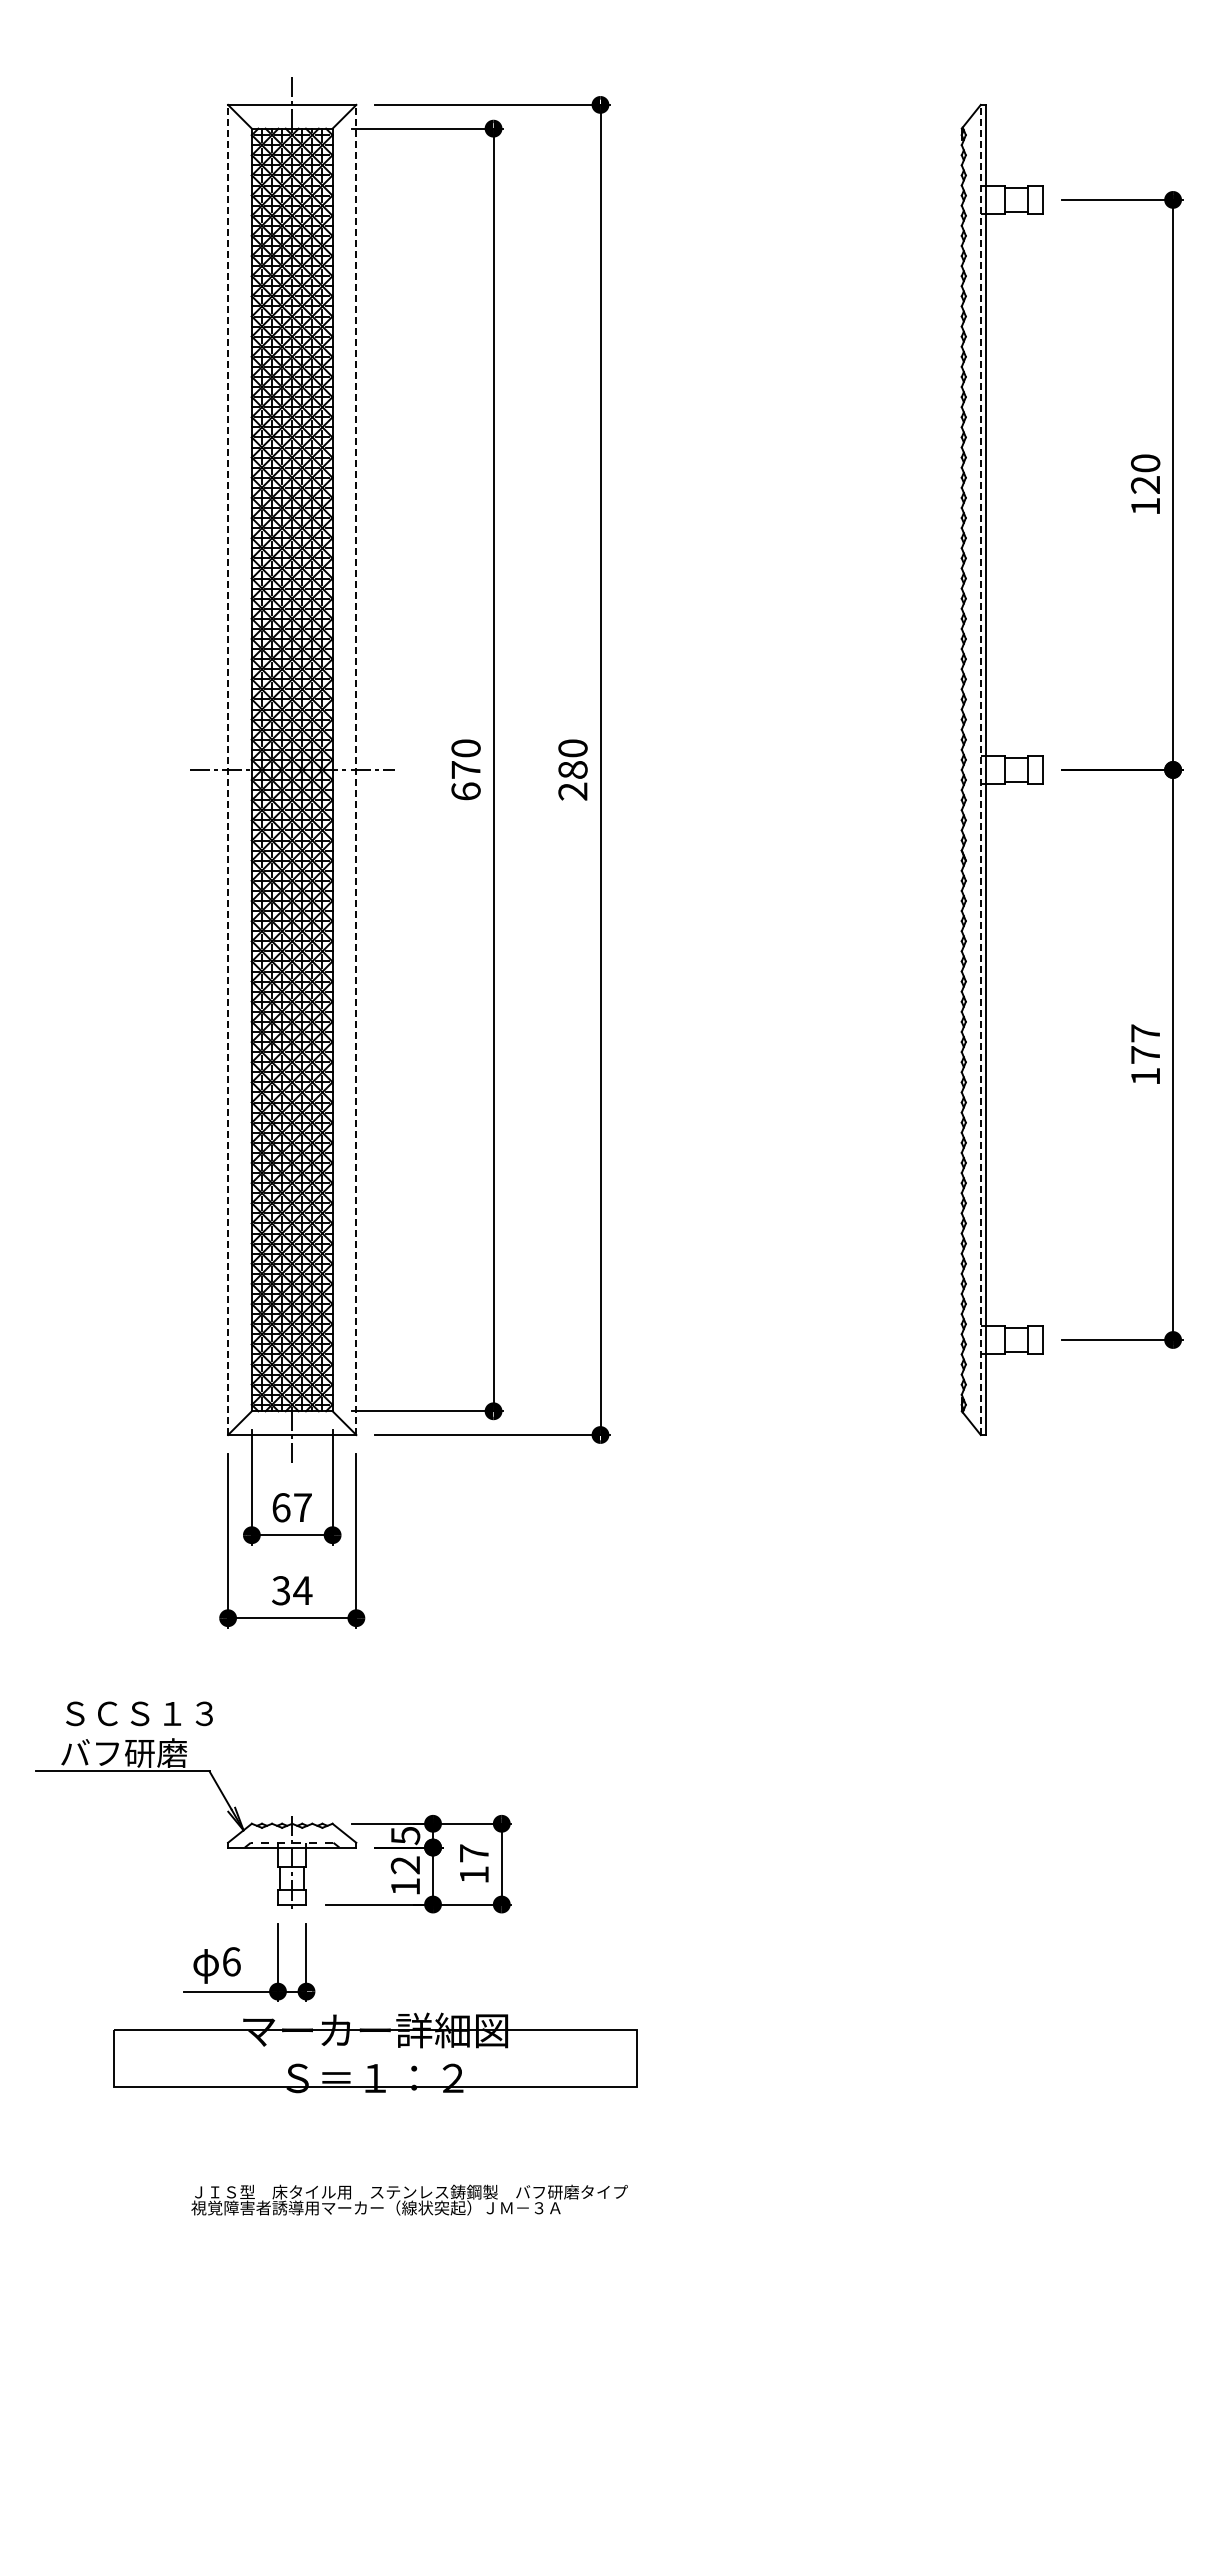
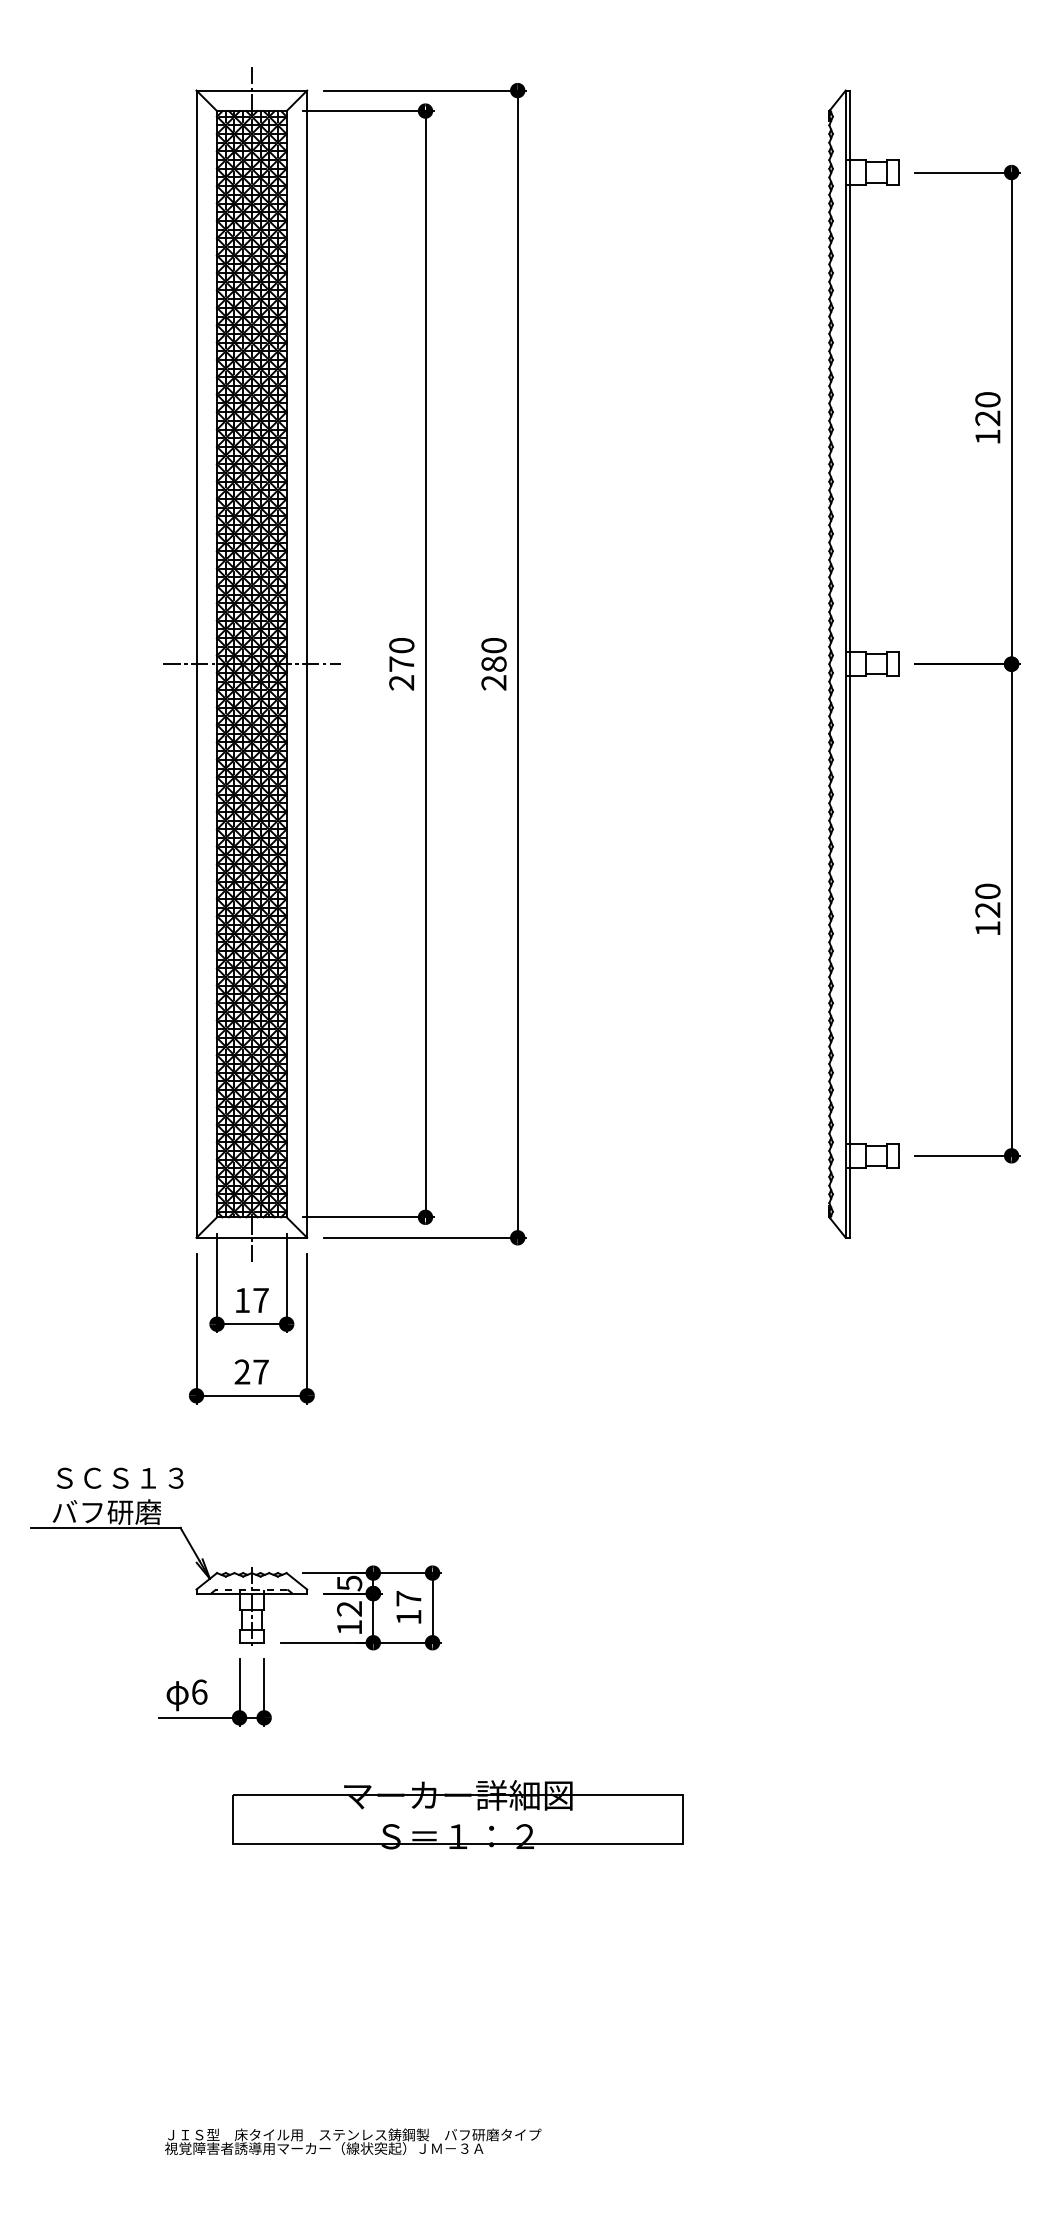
line: (228, 769) -> (196, 663), dashed -> solid
line: (356, 769) -> (307, 663), dashed -> solid
line: (980, 769) -> (845, 663), dashed -> solid
text: (465, 791) -> (401, 682), 670 -> 270
text: (1145, 1043) -> (987, 900), 177 -> 120
text: (281, 1507) -> (242, 1300), 67 -> 17
text: (292, 1590) -> (252, 1371), 34 -> 27
part: (375, 2052) -> (458, 1814), moved
text: (409, 2199) -> (353, 2141), moved

